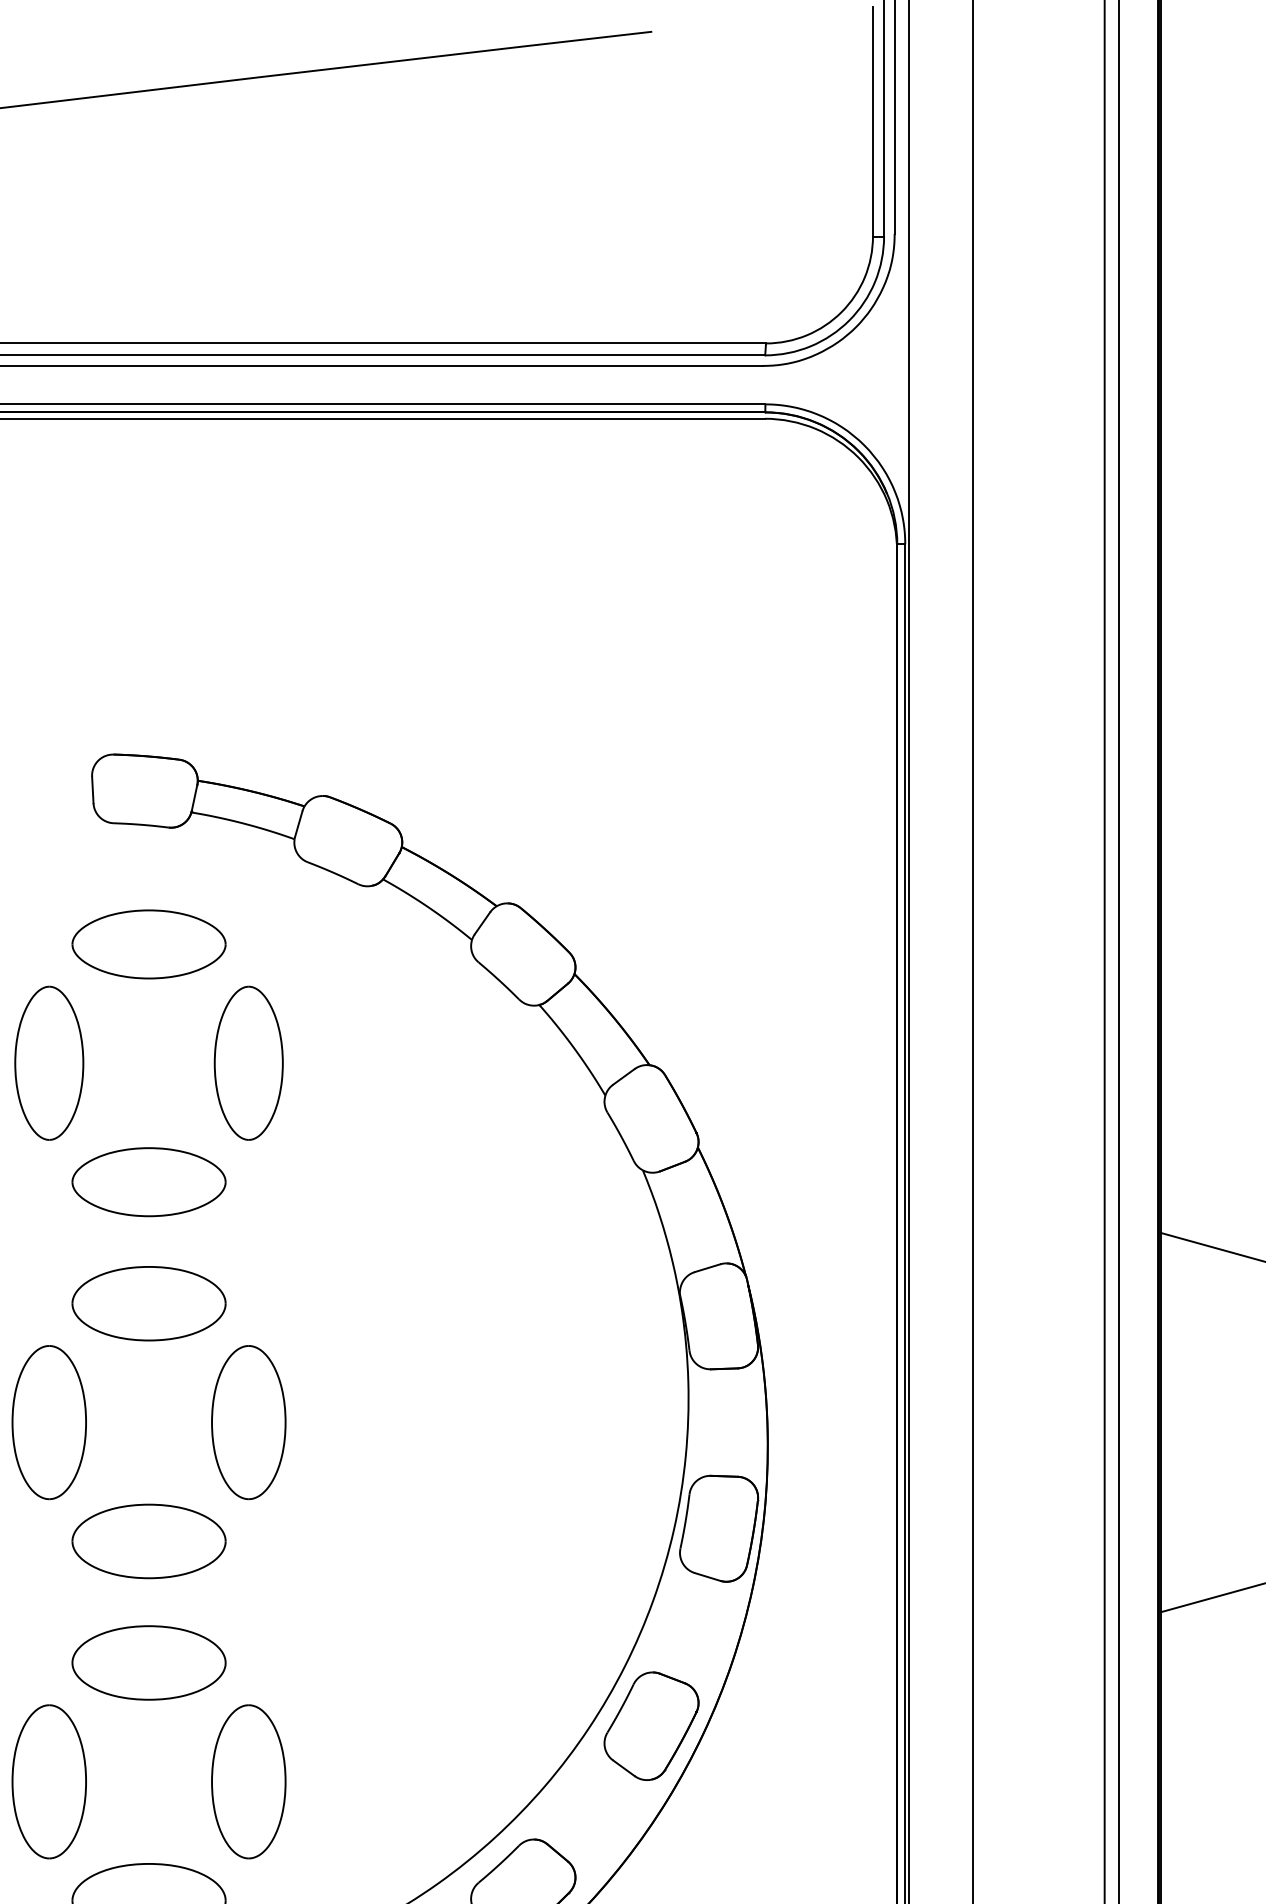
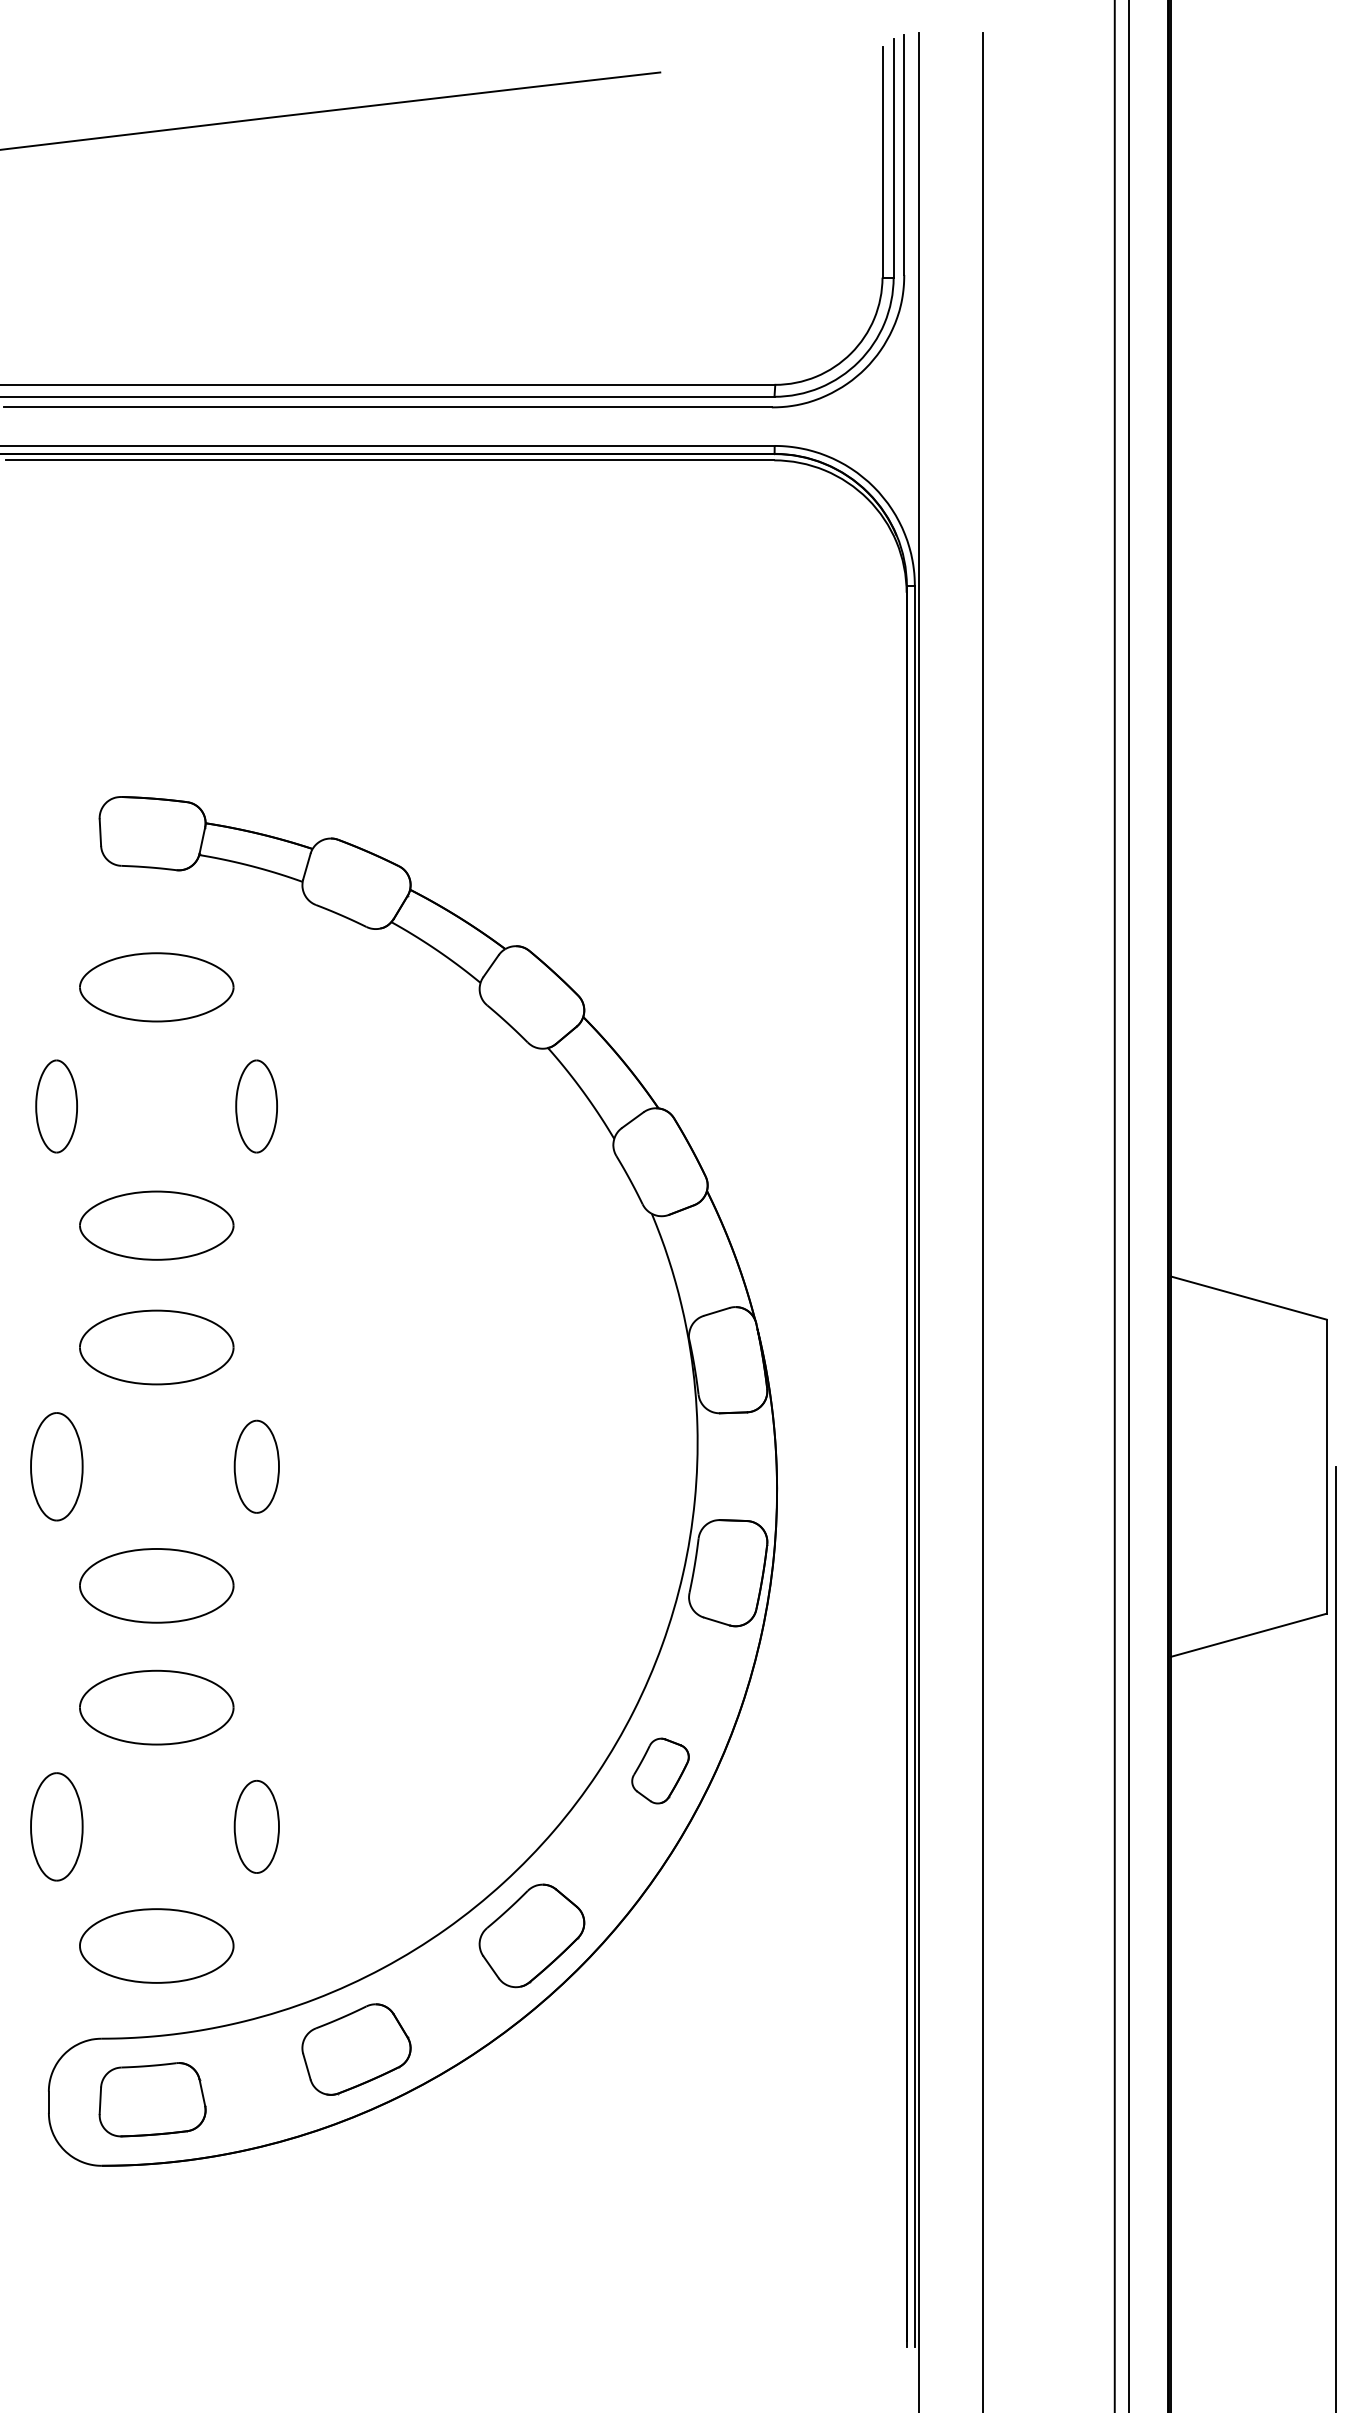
part: (49, 1063) -> (56, 1106), size x0.6
part: (248, 1063) -> (256, 1106), size x0.6
part: (49, 1422) -> (56, 1466), size x0.7
part: (248, 1422) -> (256, 1466), size x0.6
part: (651, 1725) -> (660, 1770), size x0.6
part: (49, 1781) -> (56, 1826), size x0.7
part: (248, 1781) -> (256, 1826), size x0.6

